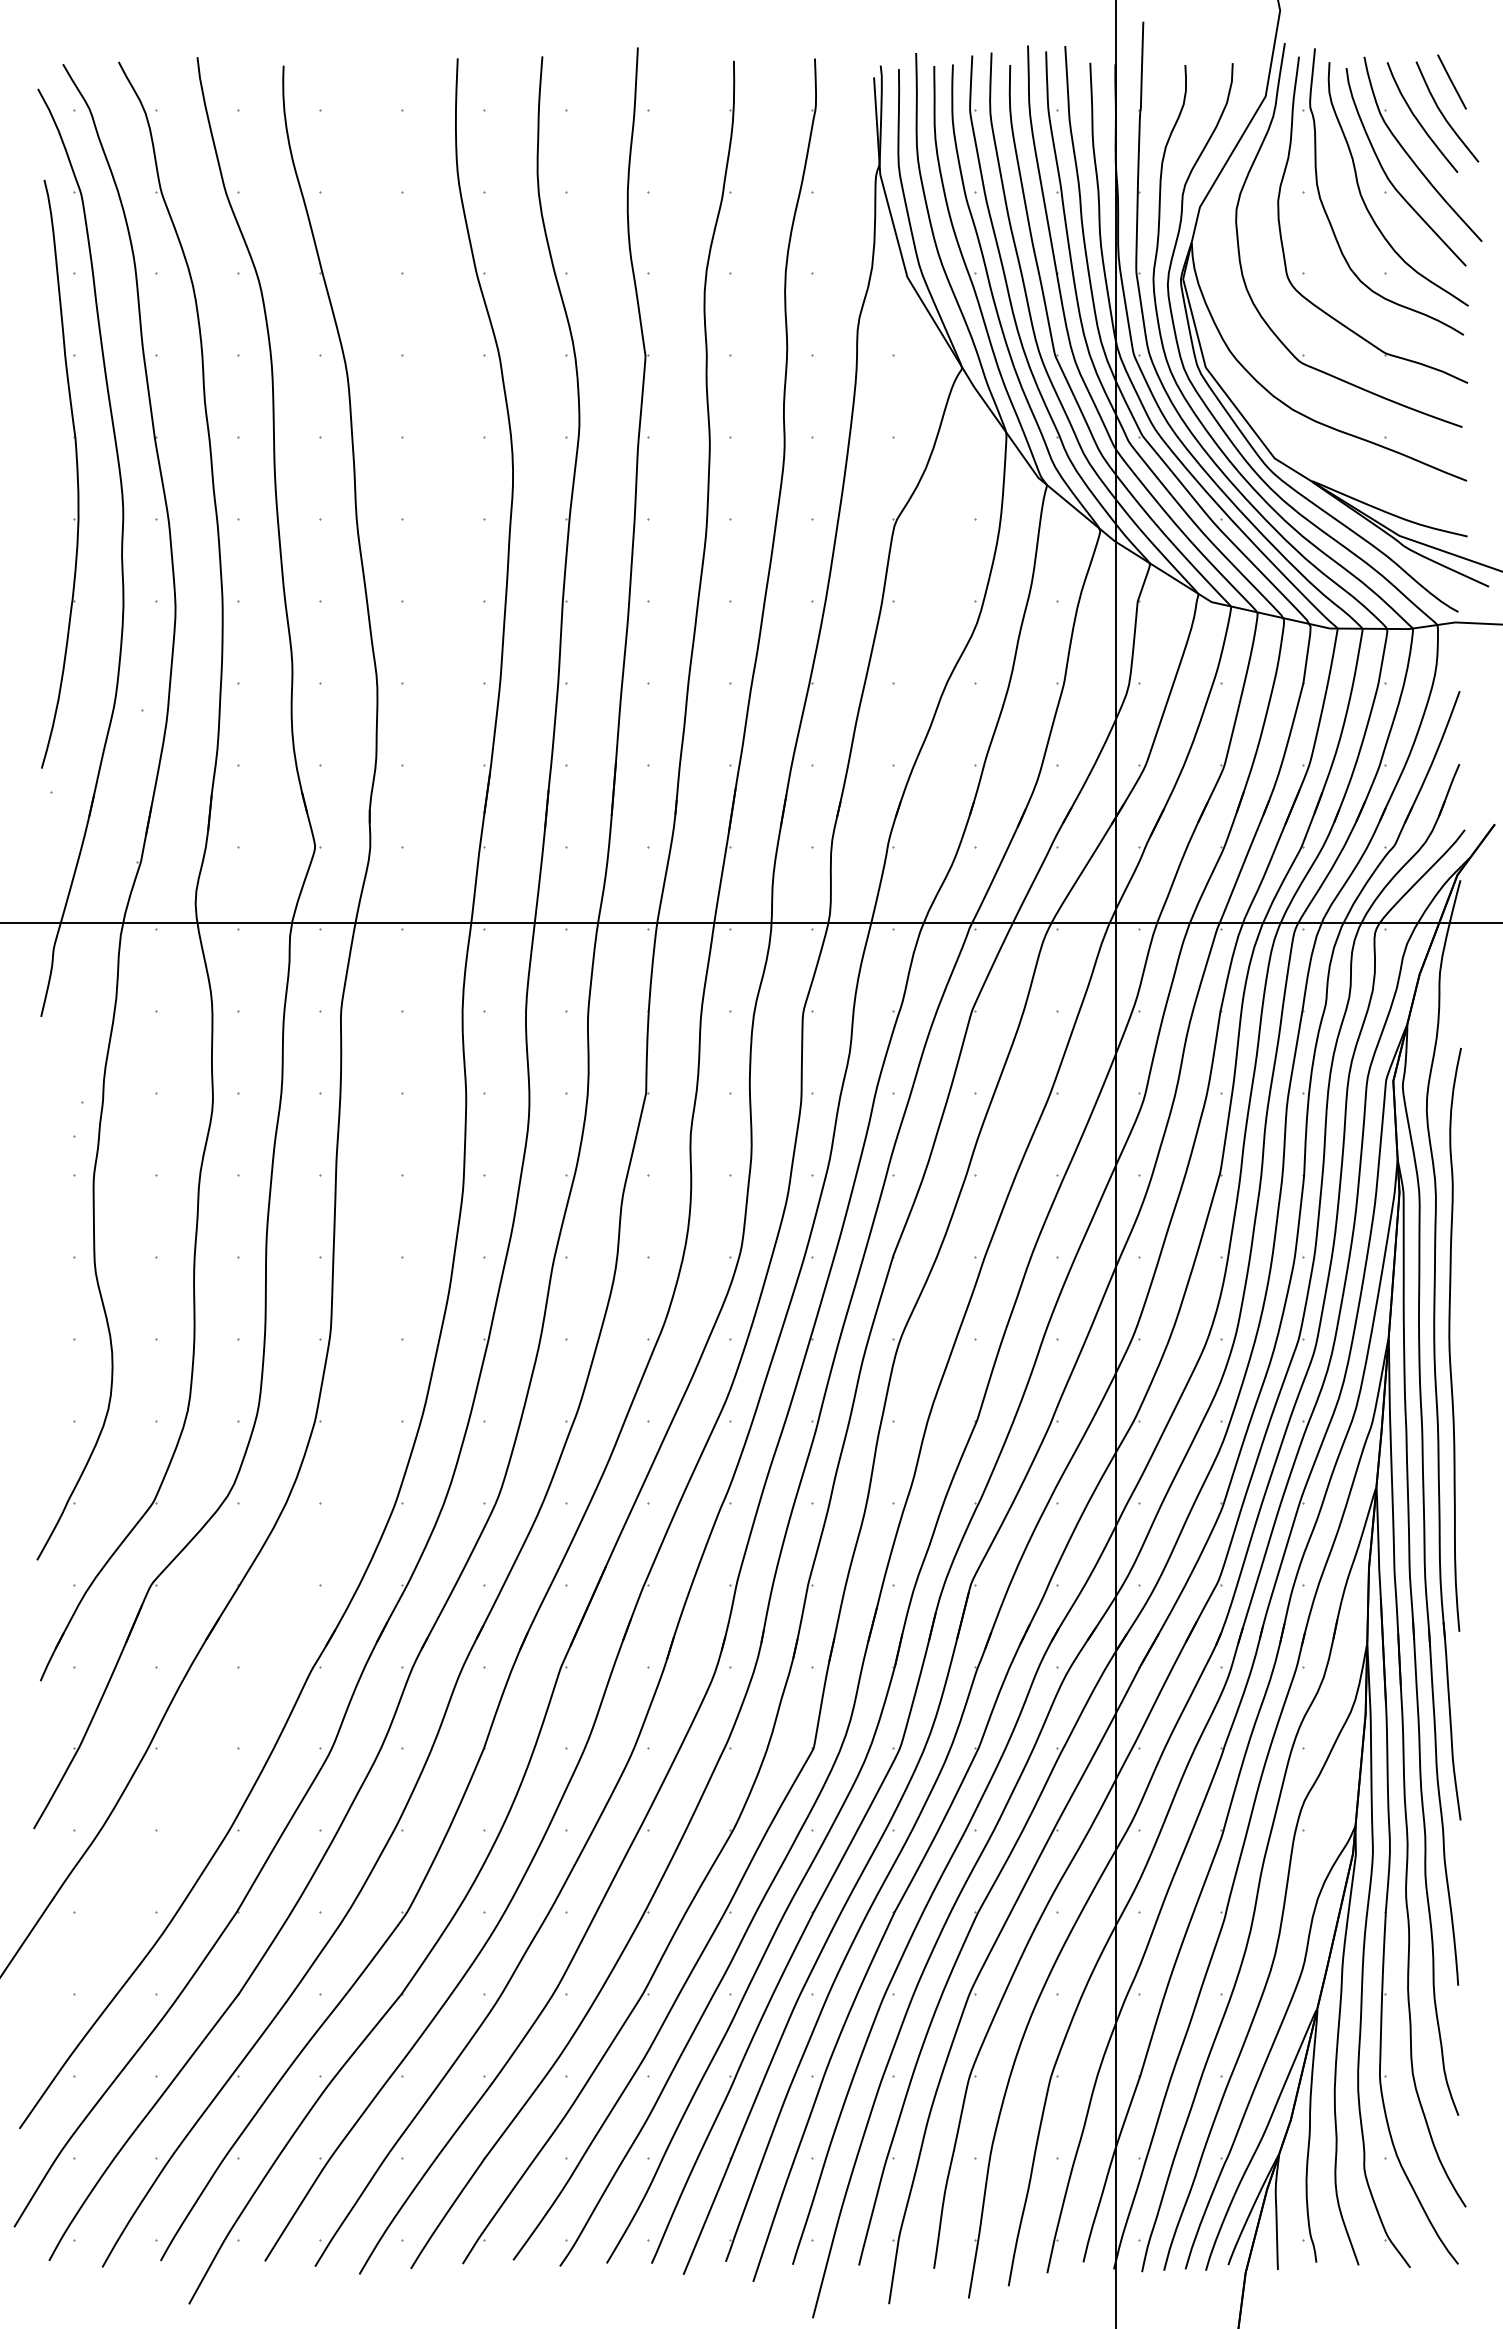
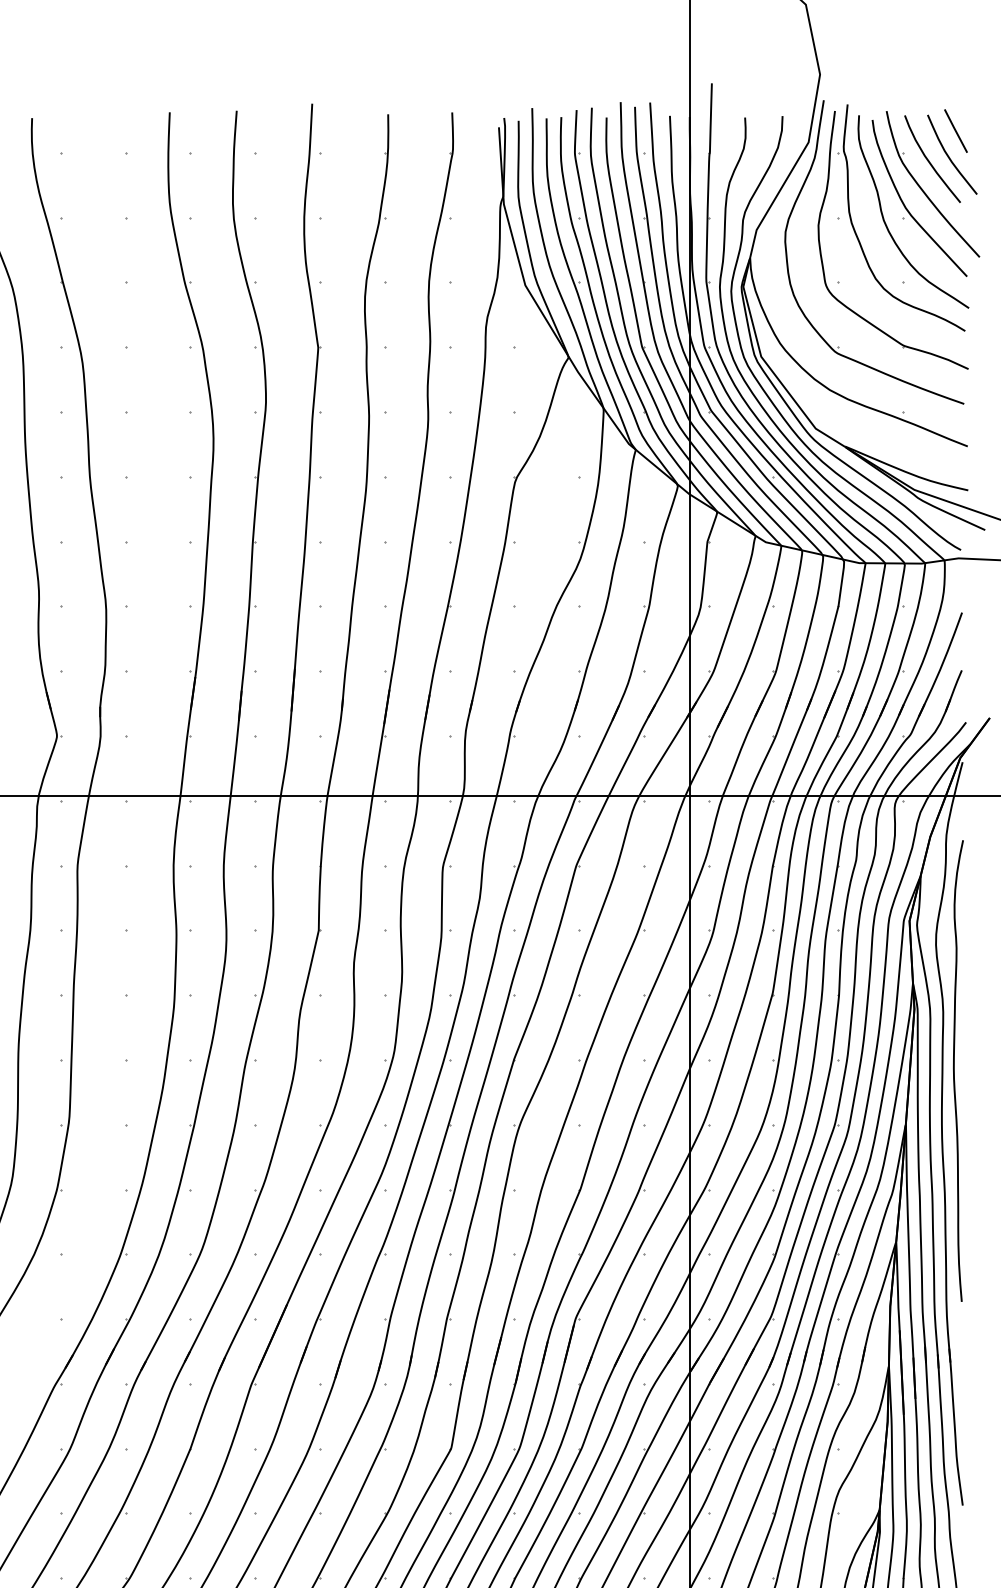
curve: (1450, 1339) -> (954, 1070), moved

